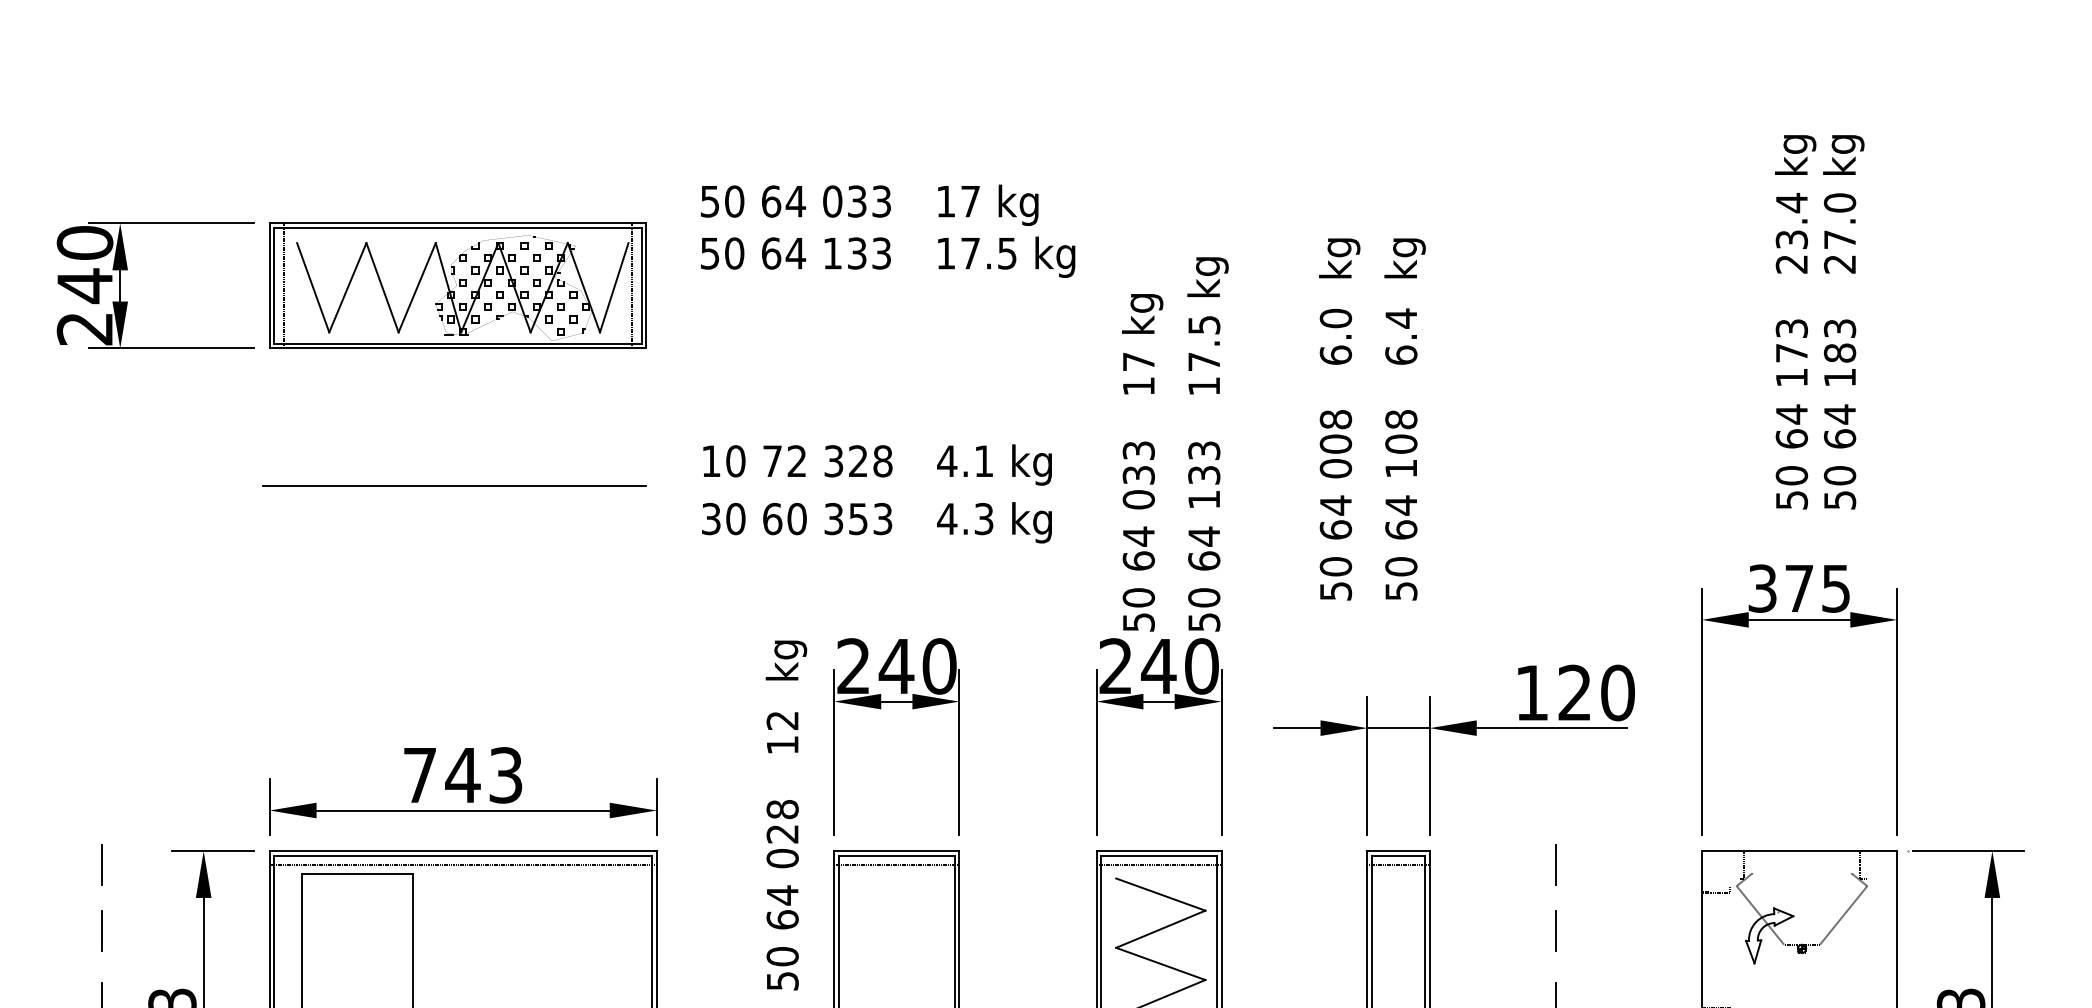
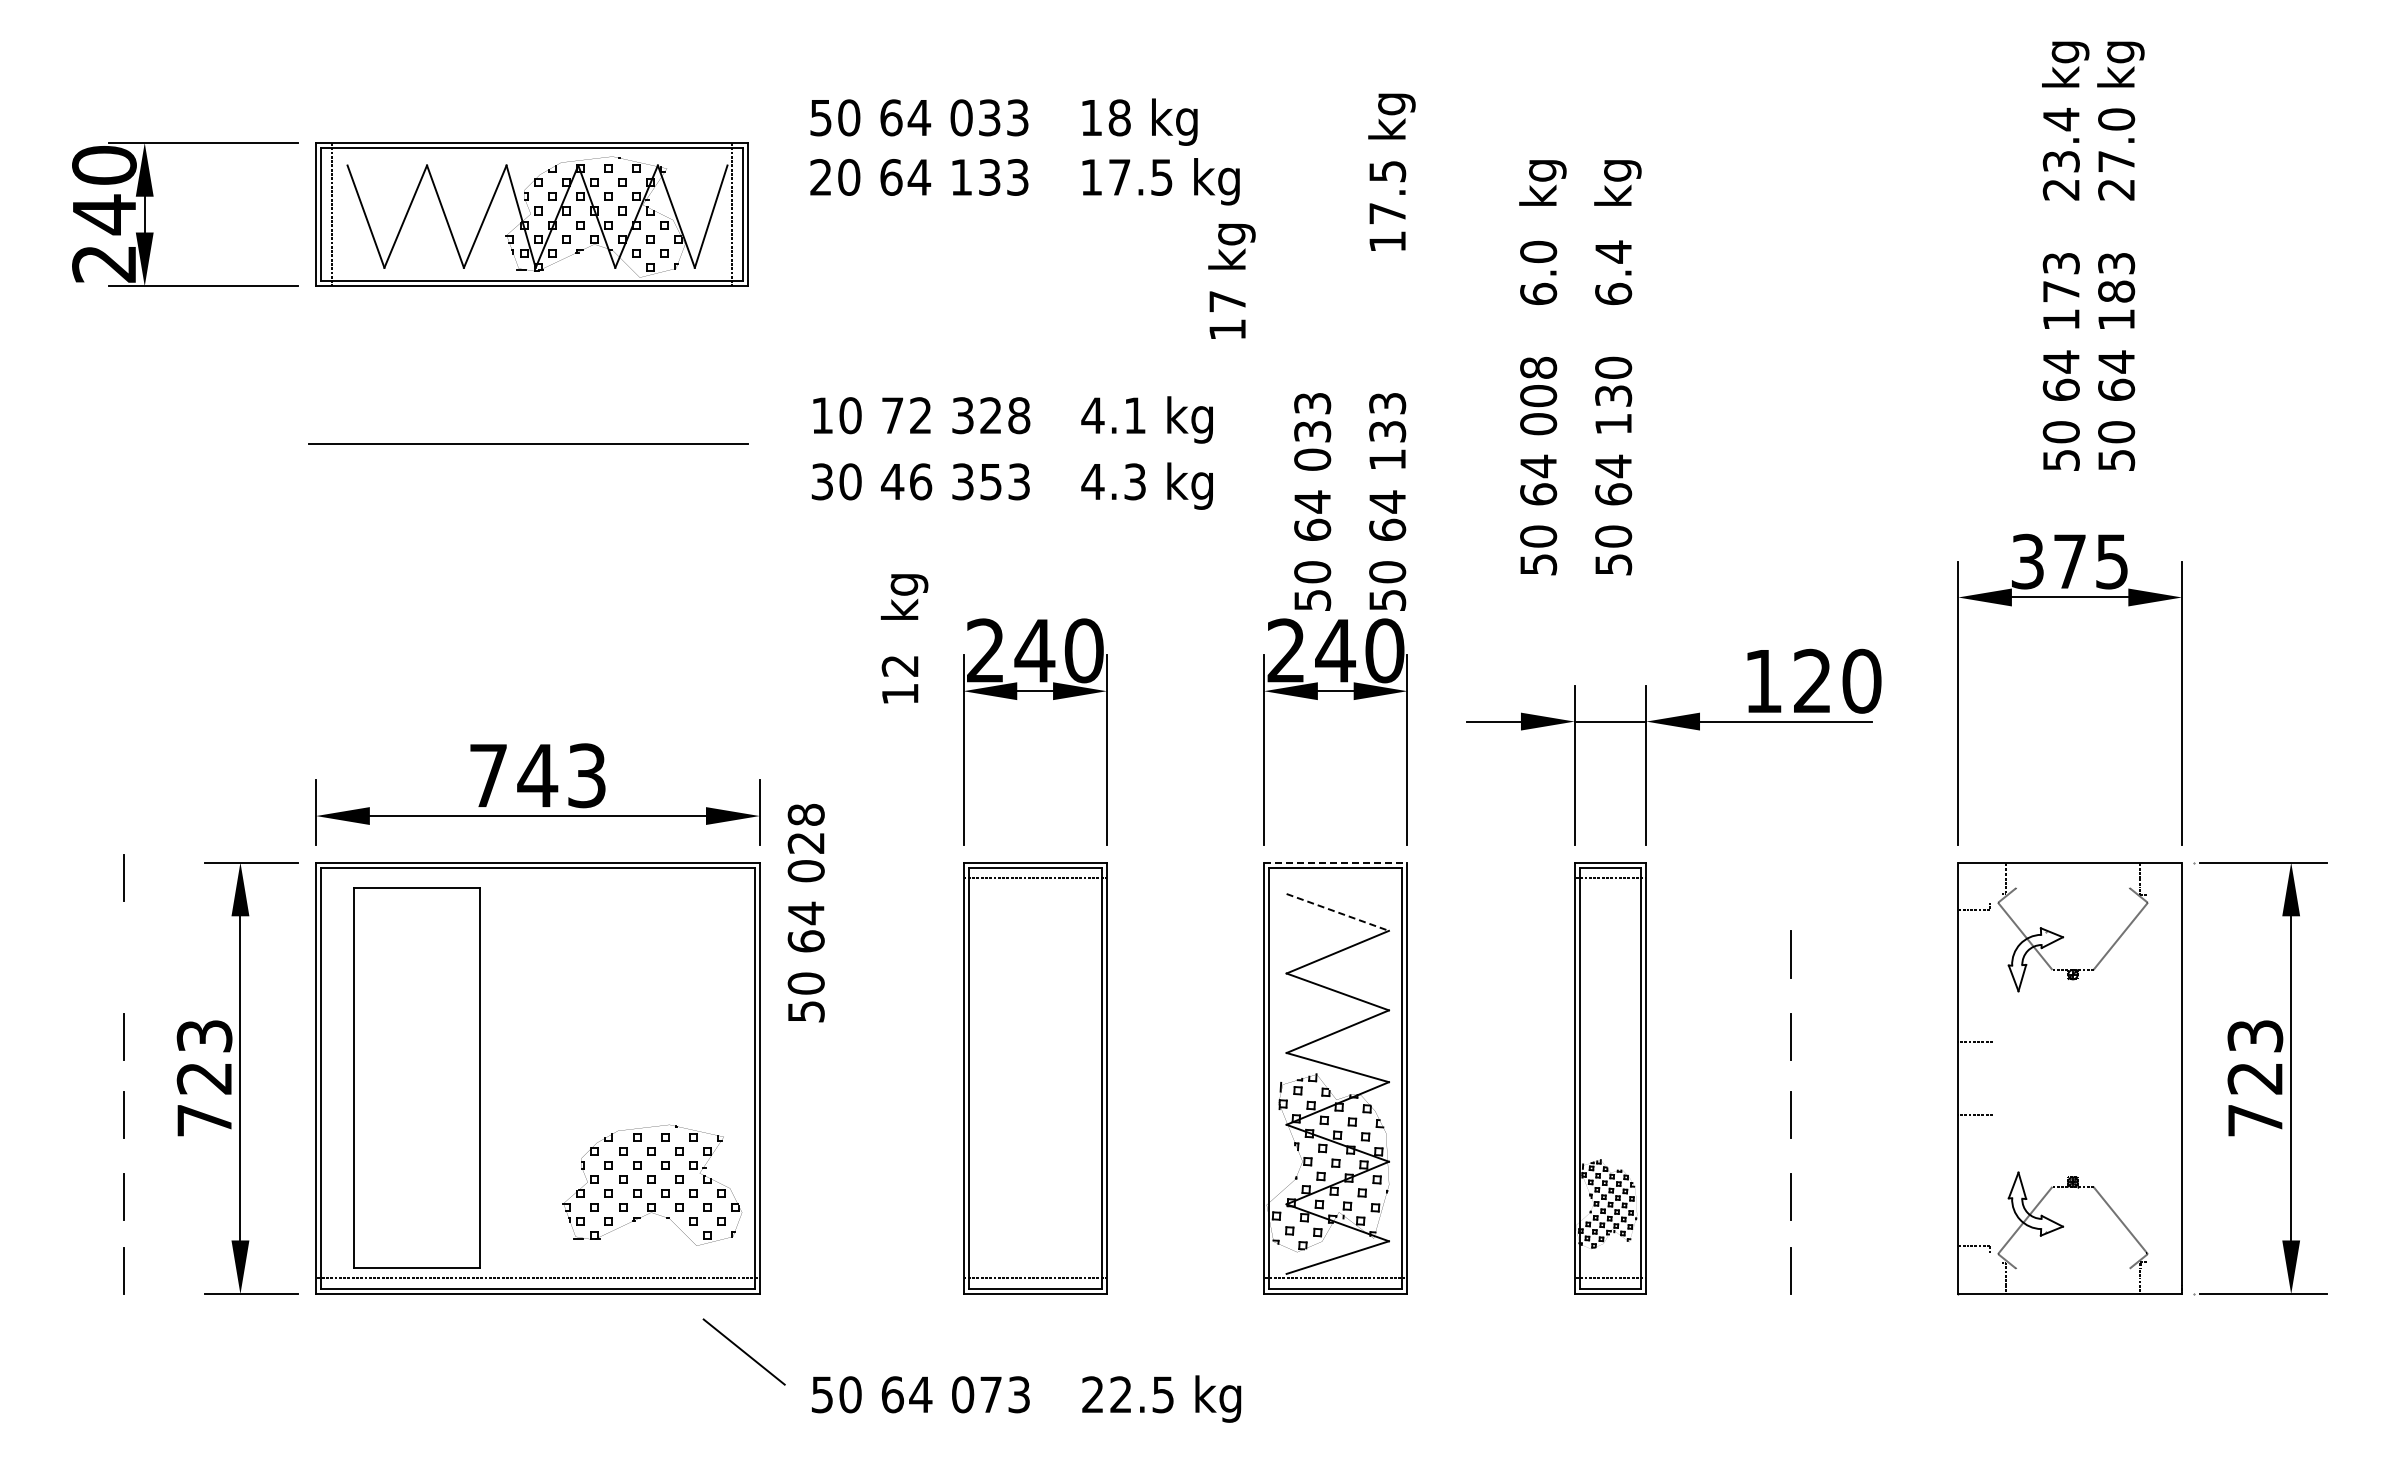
text: (970, 201) -> (1119, 117), 17 -> 18
text: (709, 253) -> (820, 177), 50 -> 20
text: (1207, 325) -> (1391, 171), moved
text: (1142, 344) -> (1231, 281), moved
text: (1401, 431) -> (1613, 381), 108 -> 130
text: (784, 518) -> (906, 481), 60 -> 46
text: (786, 696) -> (904, 638), moved
line: (1158, 851) -> (1335, 862), solid -> dashed
line: (462, 864) -> (537, 878), removed
line: (1158, 864) -> (1335, 878), removed
line: (1555, 864) -> (1790, 878), removed
line: (1161, 894) -> (1338, 912), solid -> dashed
text: (782, 895) -> (805, 913), moved
line: (101, 931) -> (123, 954), removed

